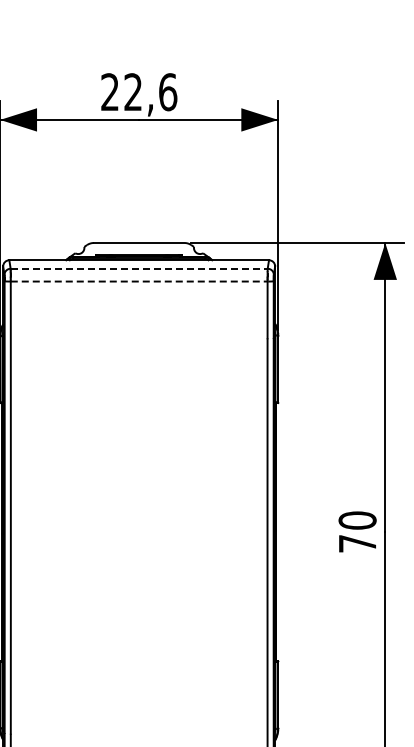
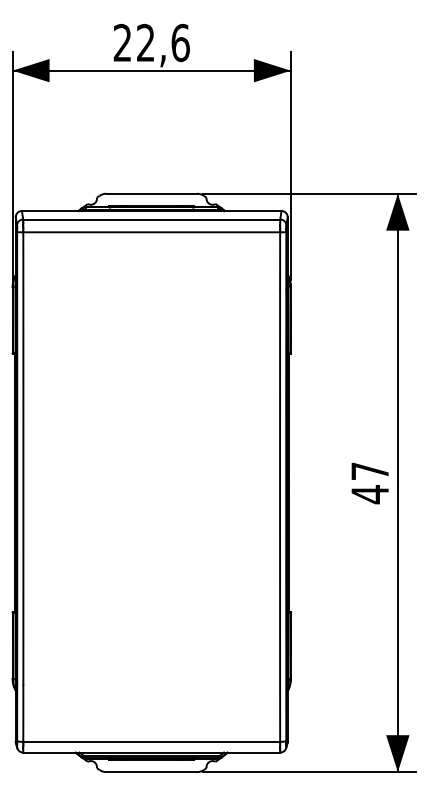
line: (138, 268) -> (151, 219), dashed -> solid
line: (139, 281) -> (152, 232), dashed -> solid
text: (357, 532) -> (370, 483), 70 -> 47

